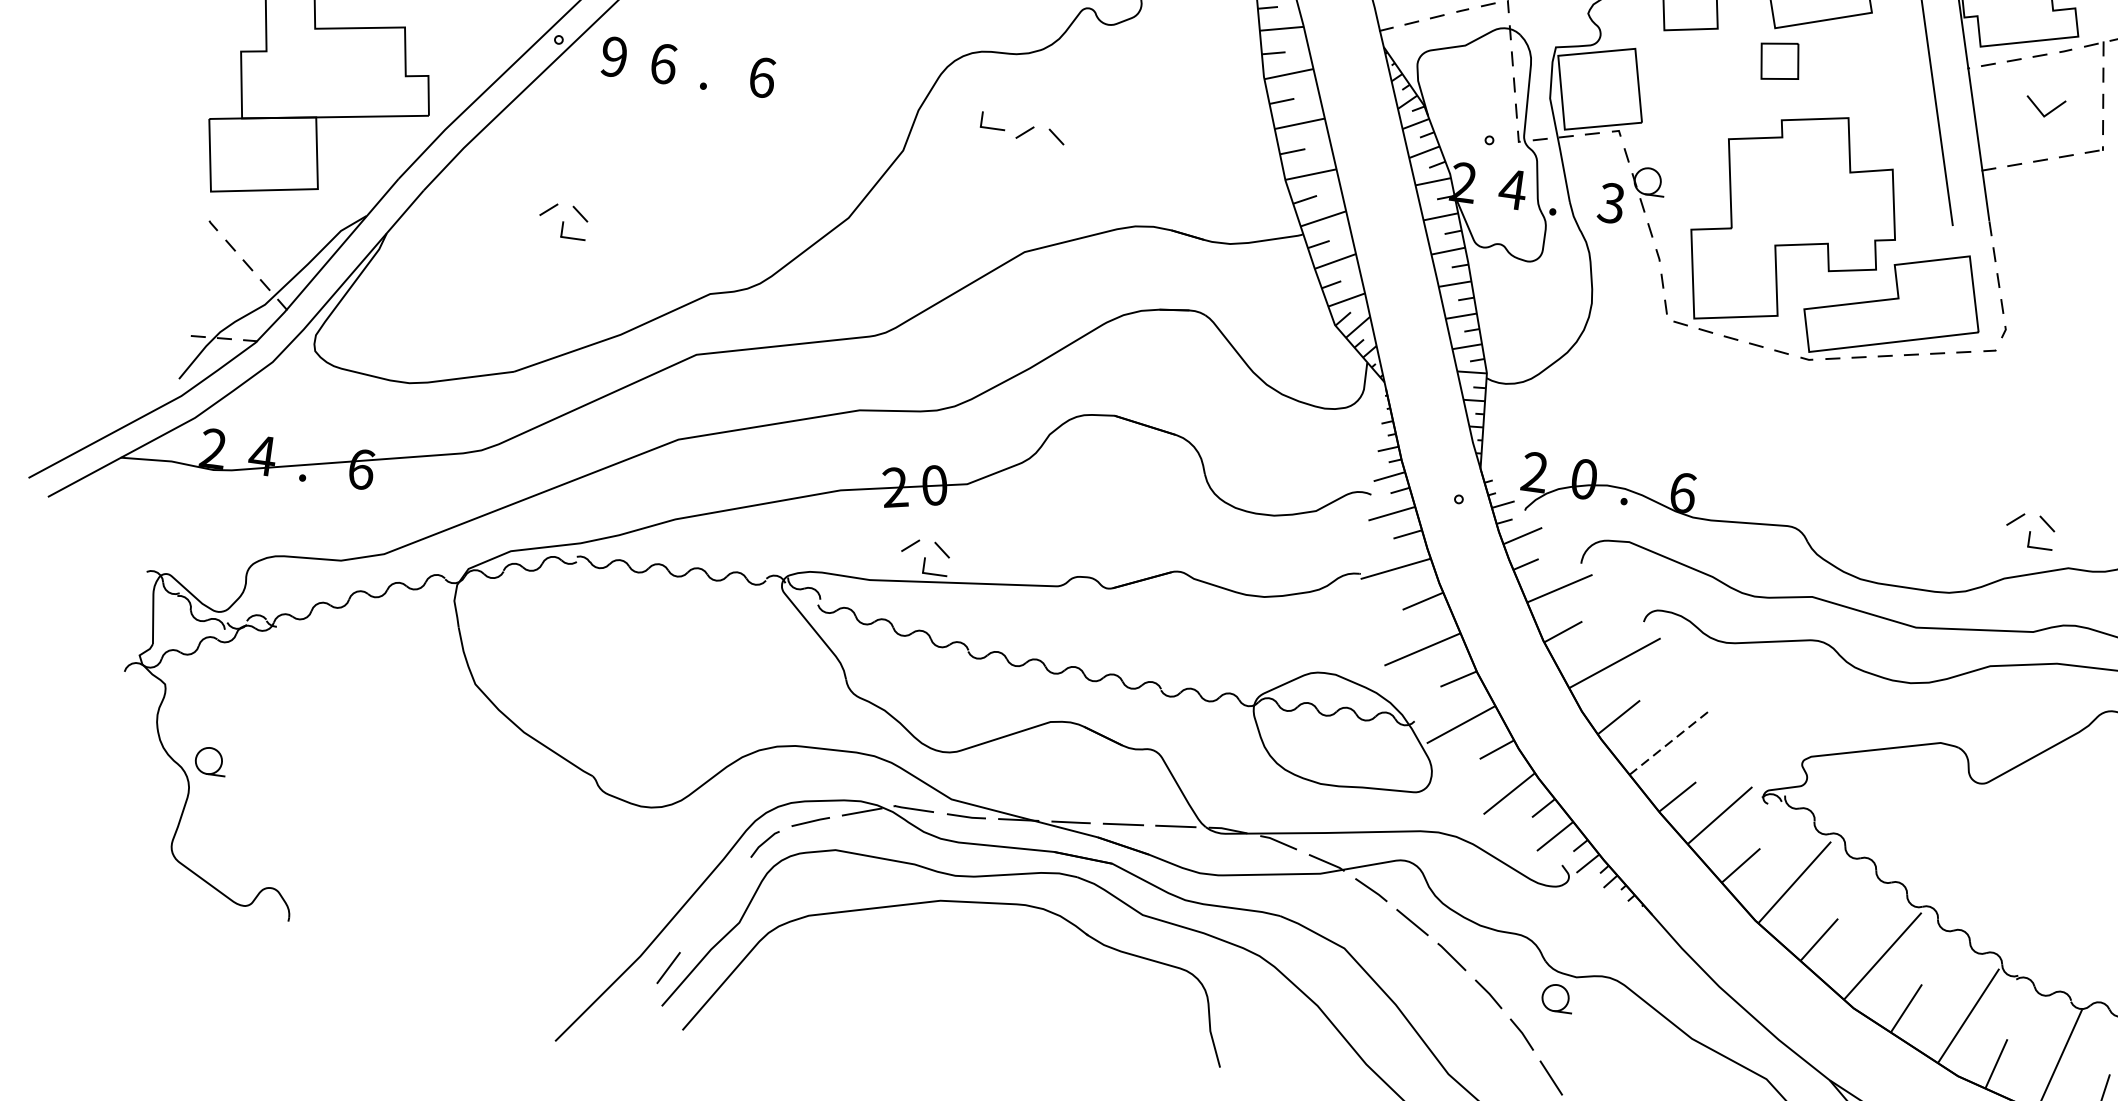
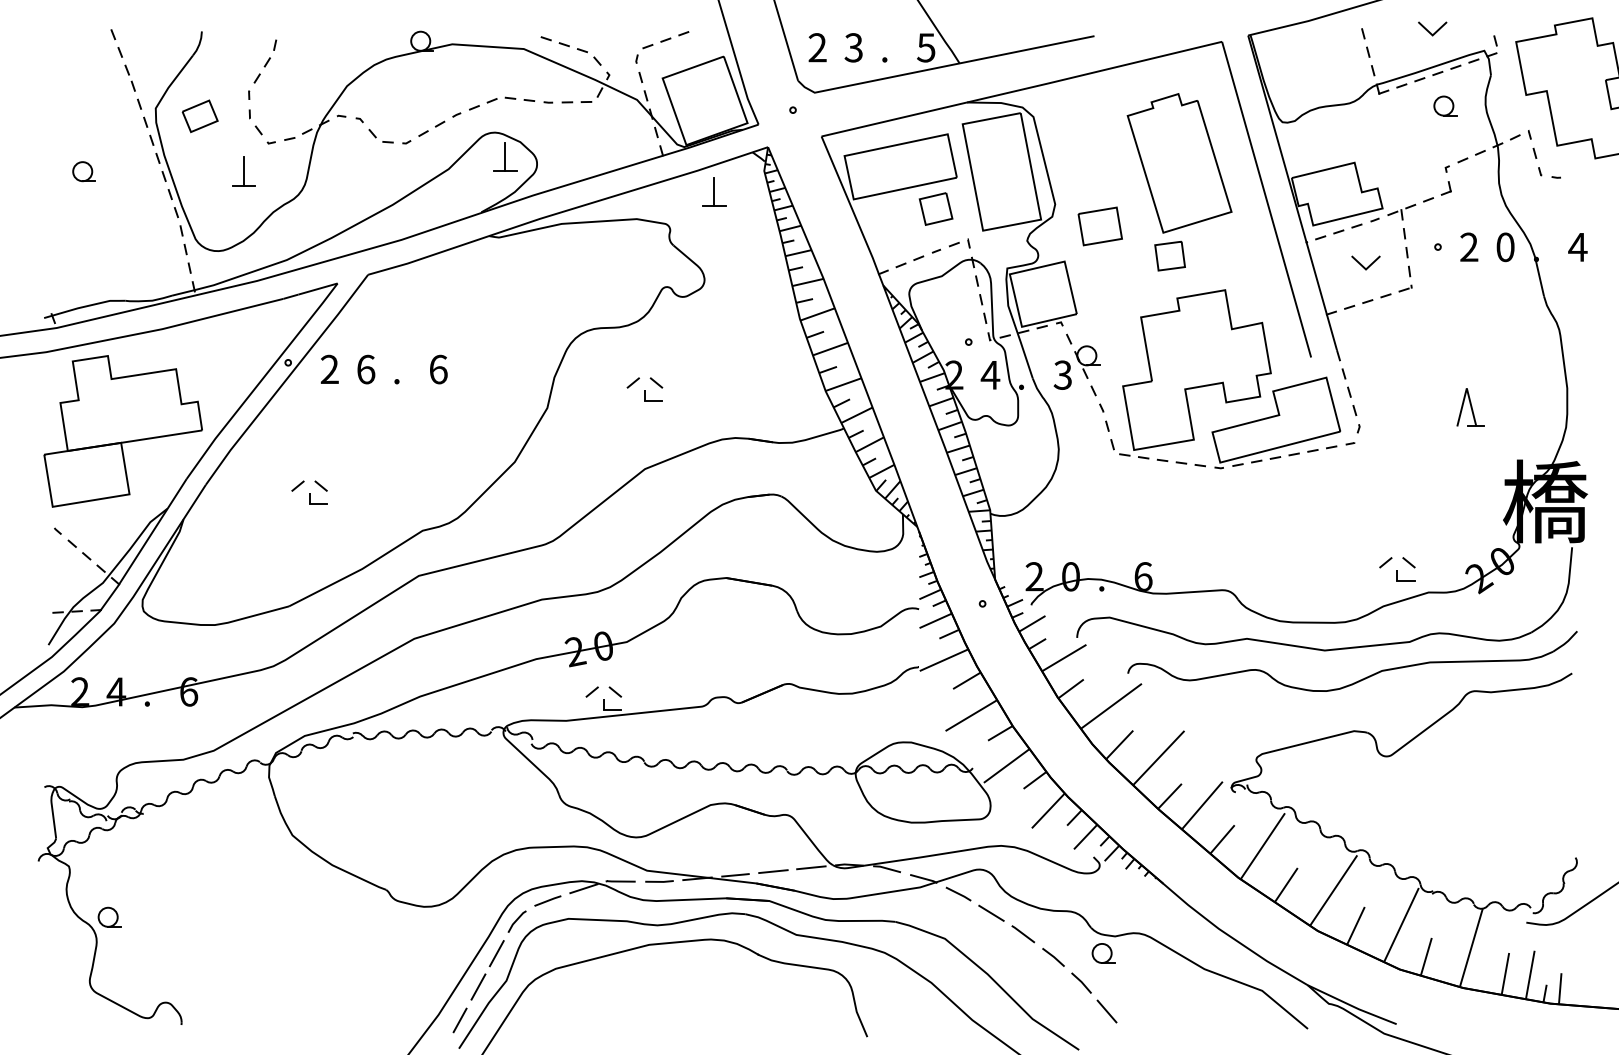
text: (613, 56) -> (329, 369), 9 -> 2
part: (993, 120) -> (653, 395), moved
line: (1670, 742) -> (1159, 757), dashed -> solid
line: (730, 883) -> (496, 953), added
line: (700, 925) -> (478, 986), added

